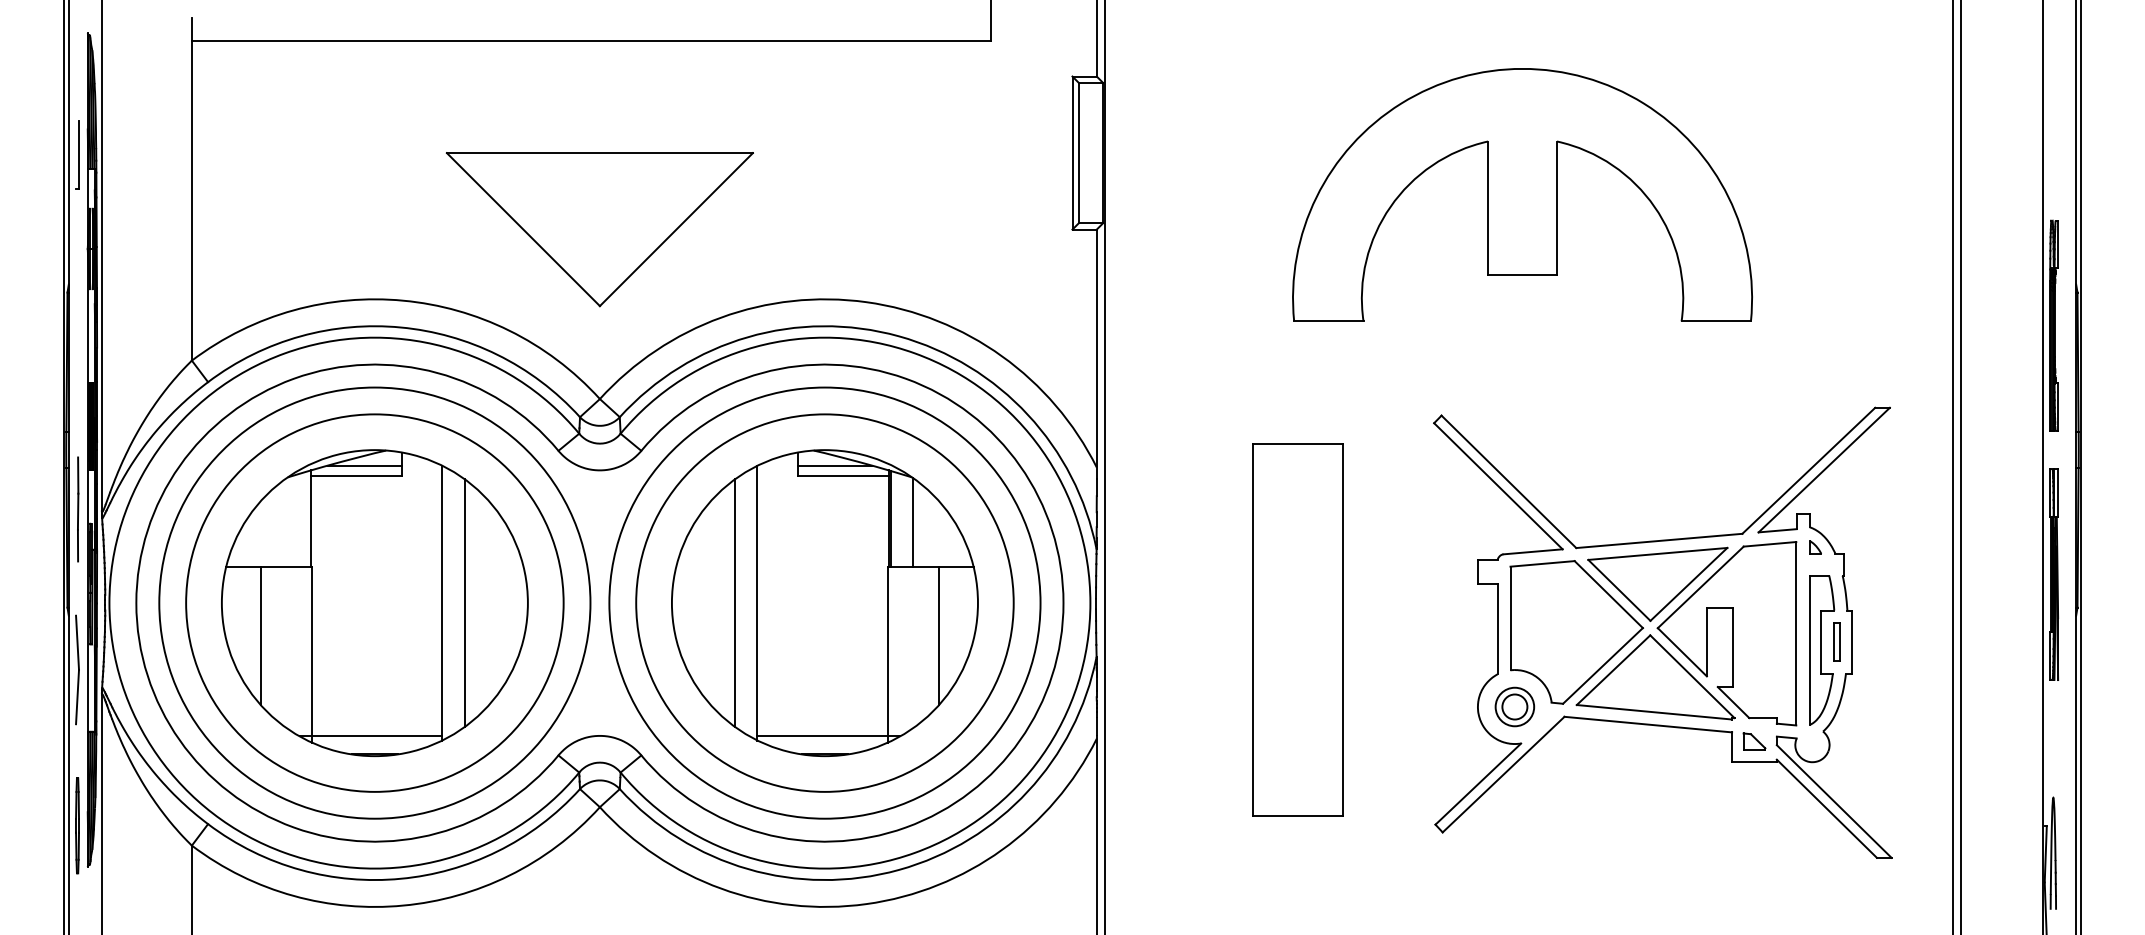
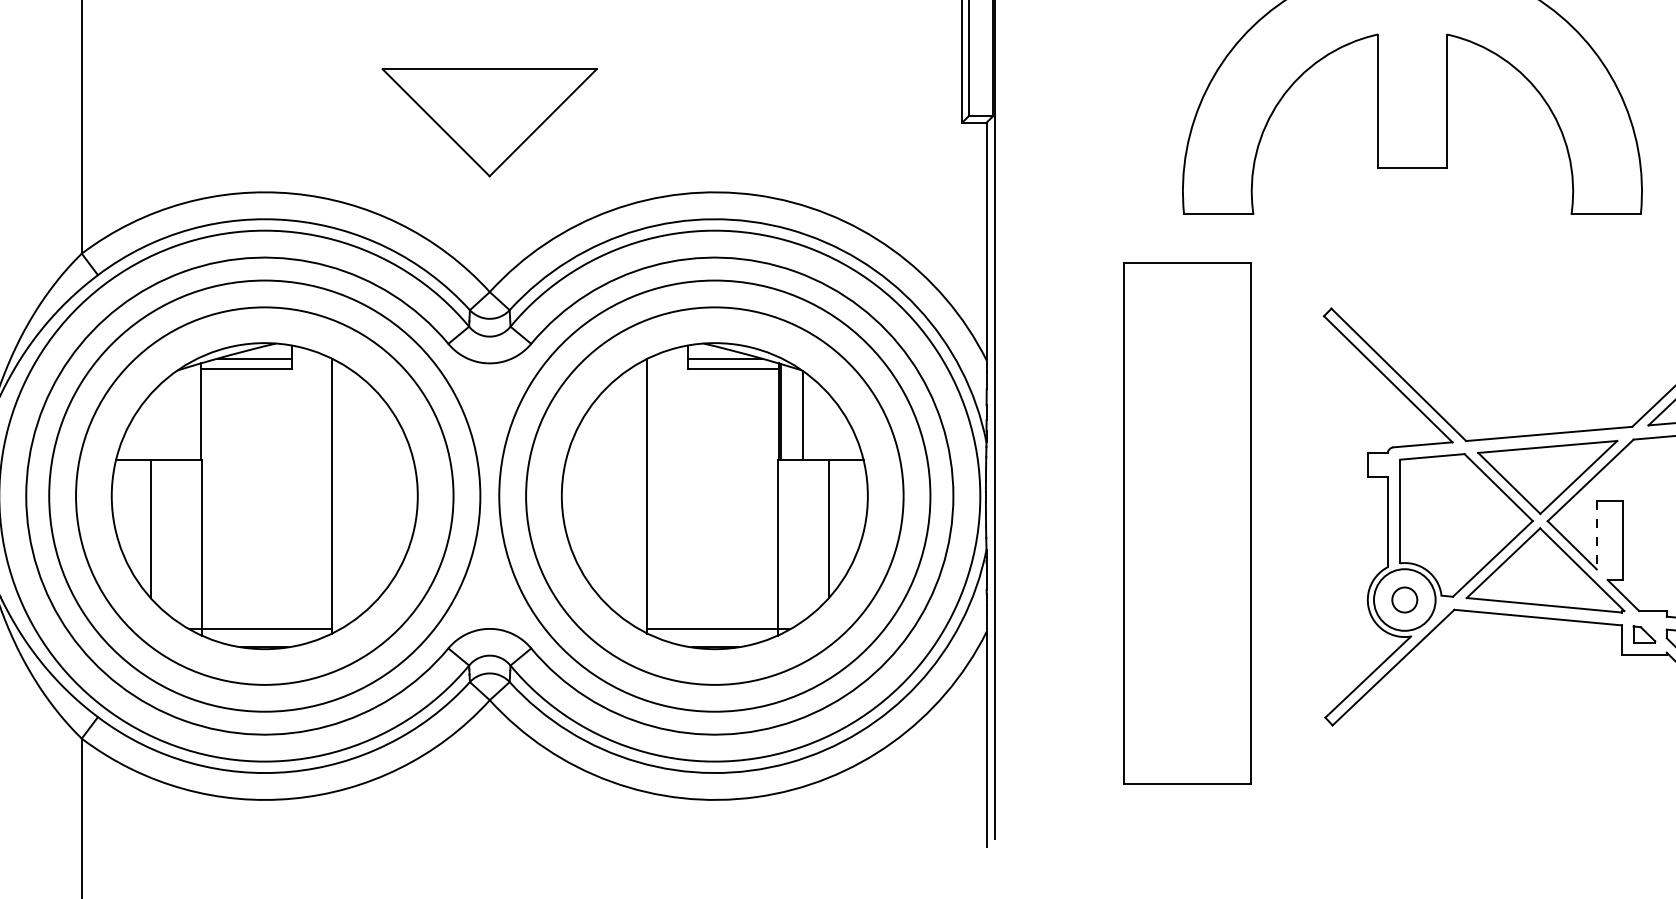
part: (599, 229) -> (489, 122), size x0.7
line: (464, 602) -> (354, 495), removed
line: (734, 602) -> (624, 495), removed
part: (1297, 629) -> (1187, 522), size x1.4
line: (1706, 642) -> (1596, 535), solid -> dashed
circle: (1514, 706) -> (1404, 599), size x1.6

